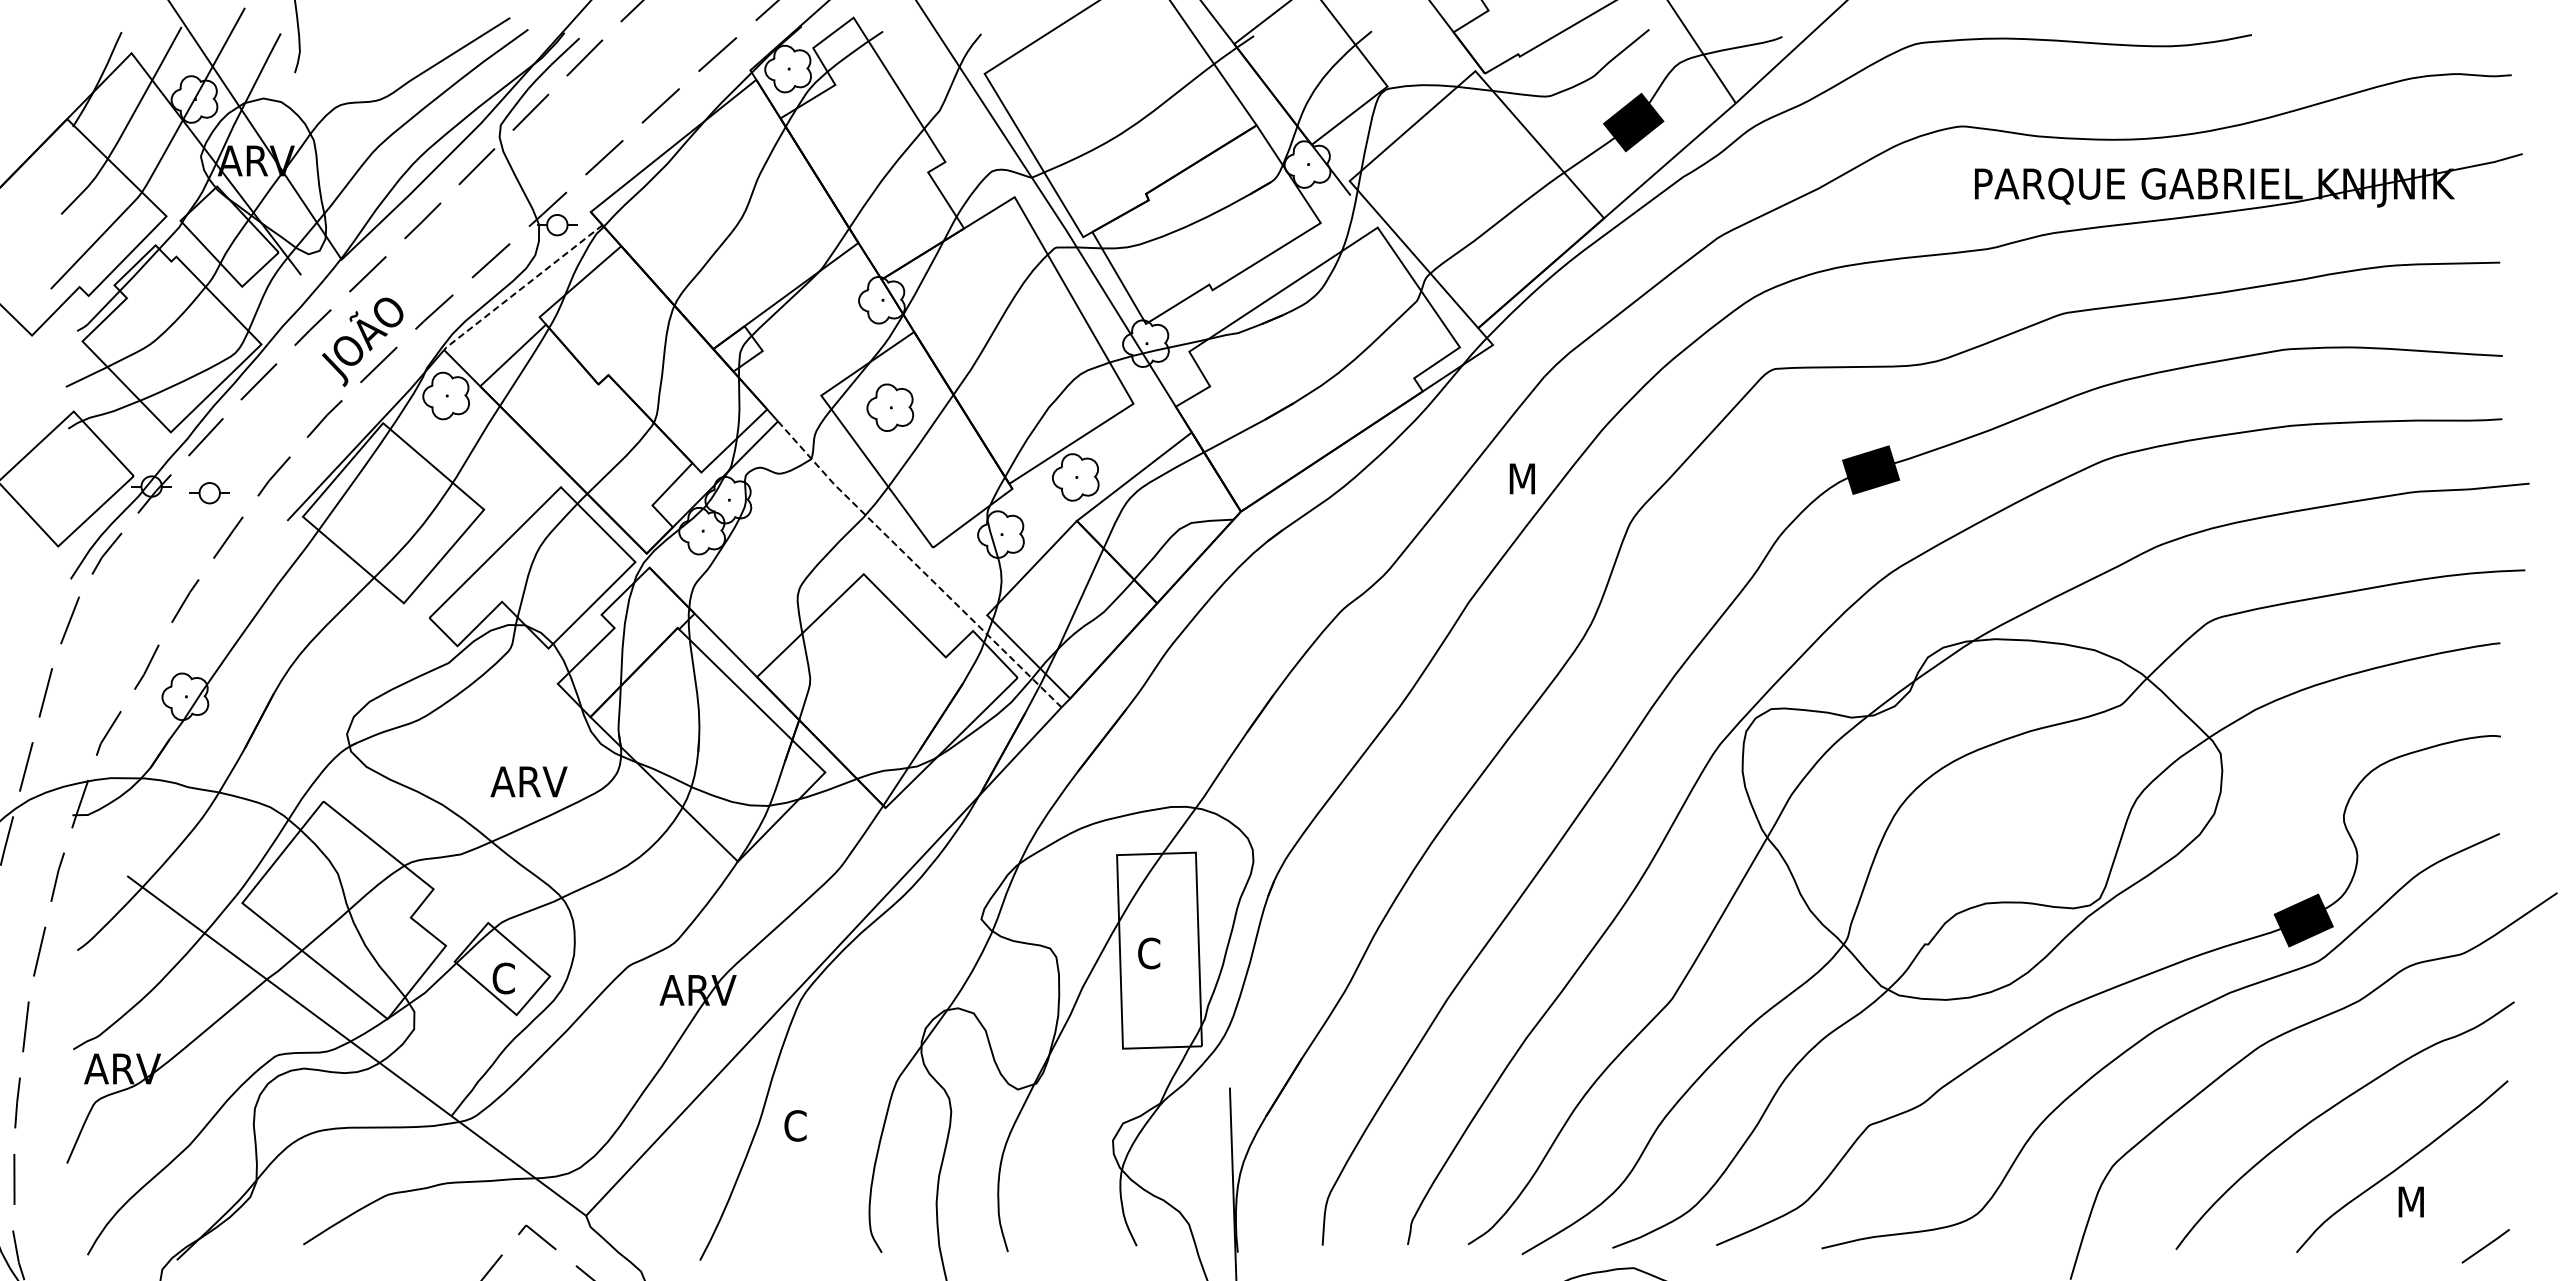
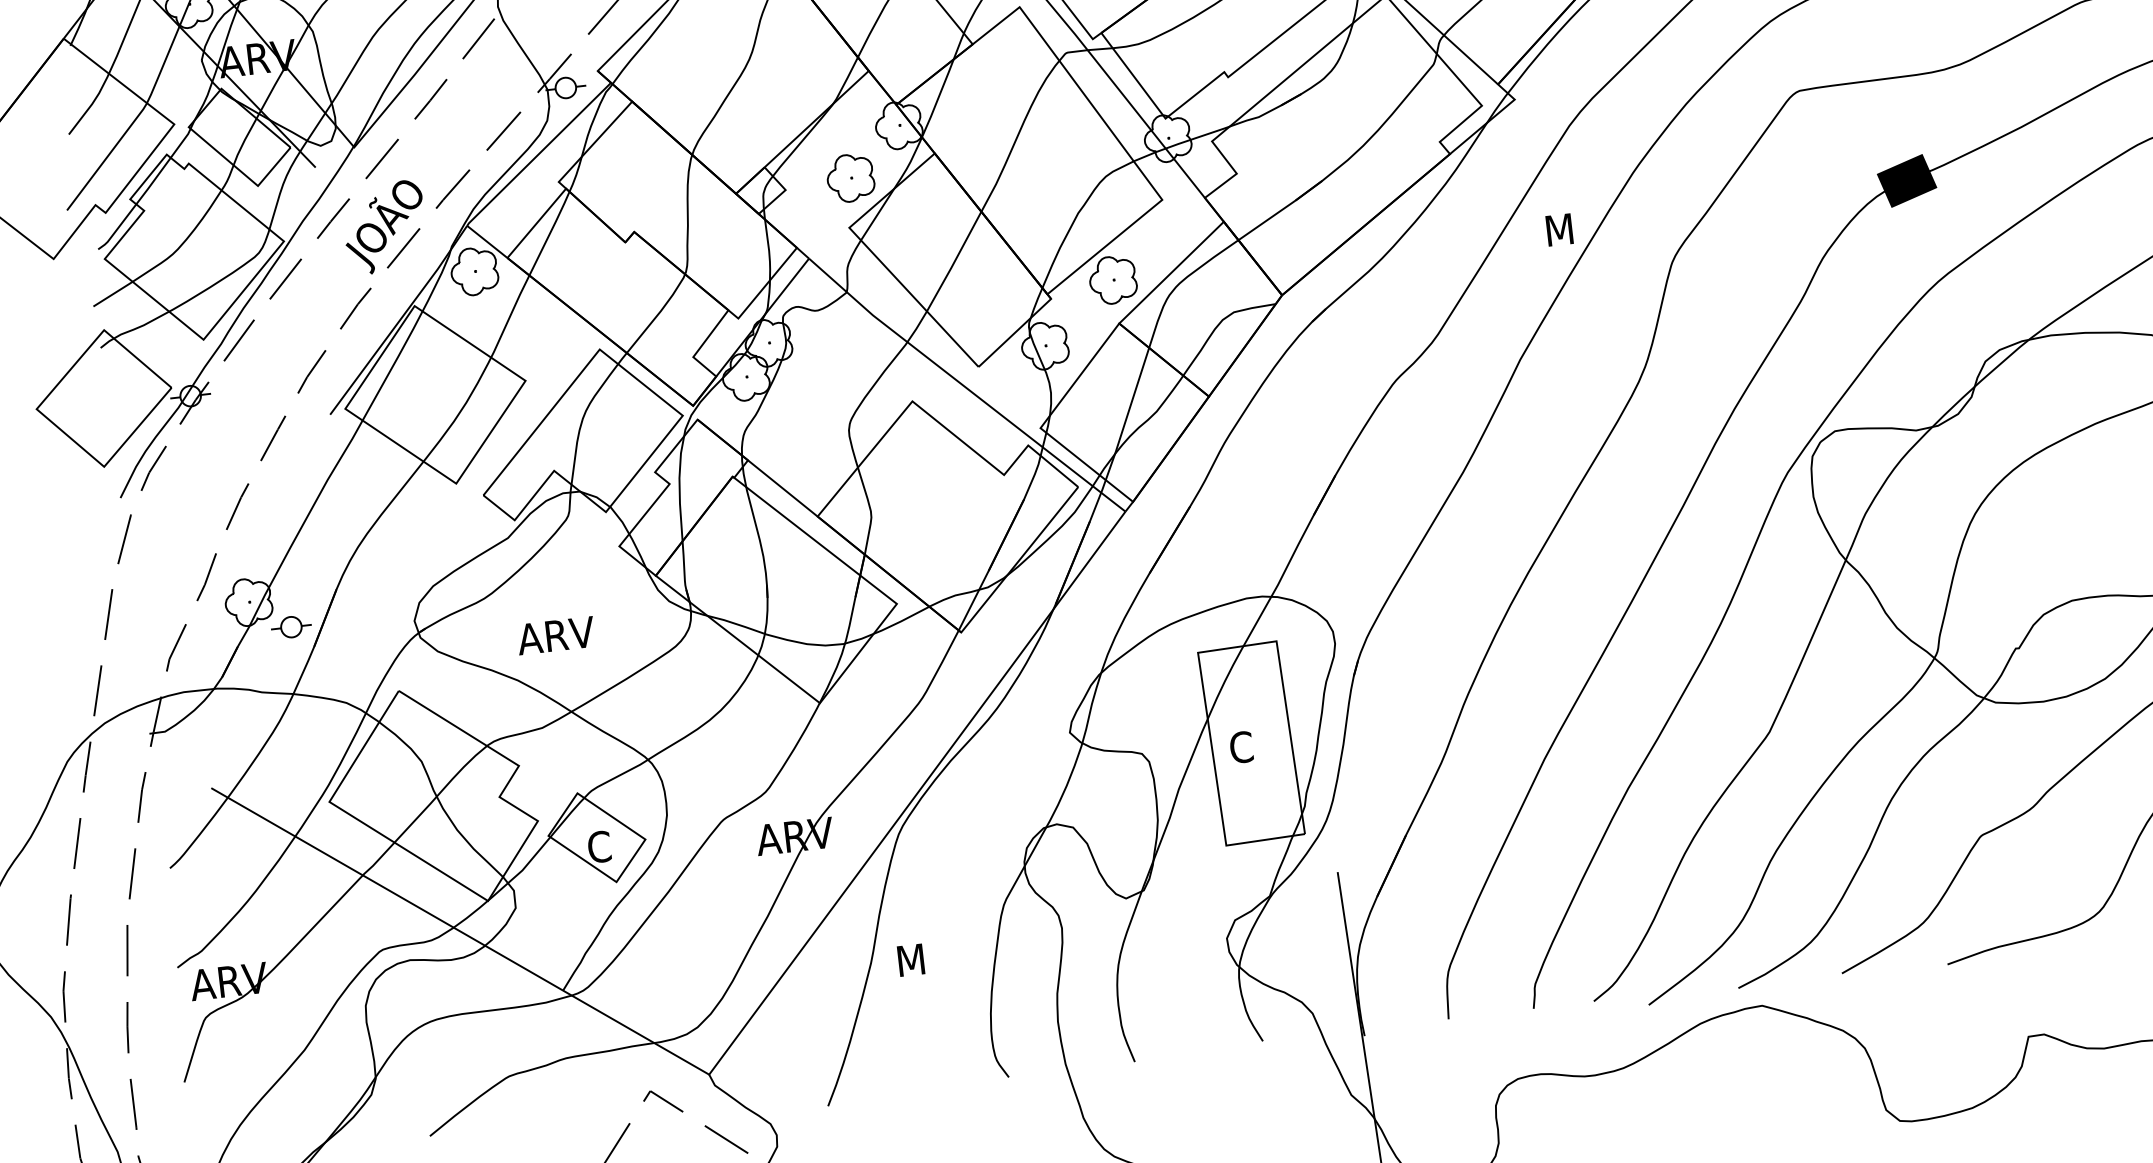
line: (522, 287) -> (538, 154), dashed -> solid
part: (890, 407) -> (850, 177), moved
part: (209, 493) -> (291, 627), moved
line: (917, 565) -> (965, 386), dashed -> solid
text: (528, 781) -> (555, 635), moved
text: (797, 1125) -> (909, 959), C -> M

